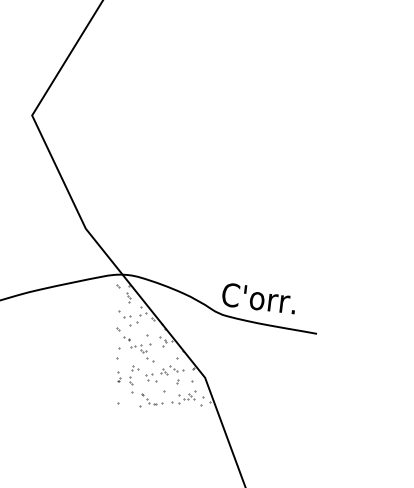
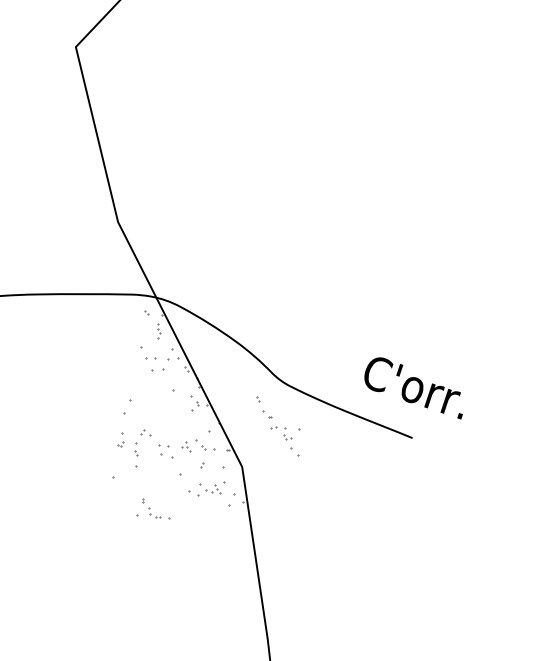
text: (258, 298) -> (415, 386), moved
part: (135, 344) -> (277, 425), moved
part: (151, 400) -> (154, 511), moved

